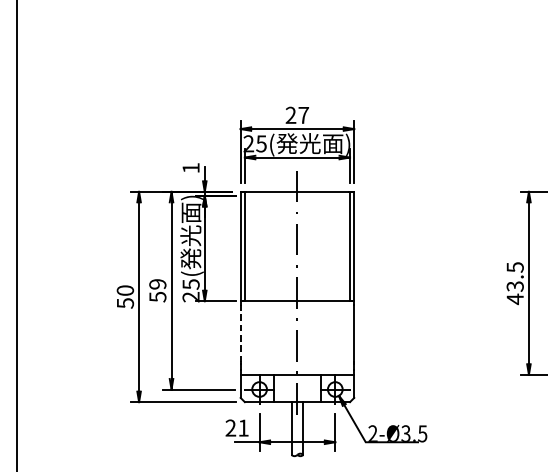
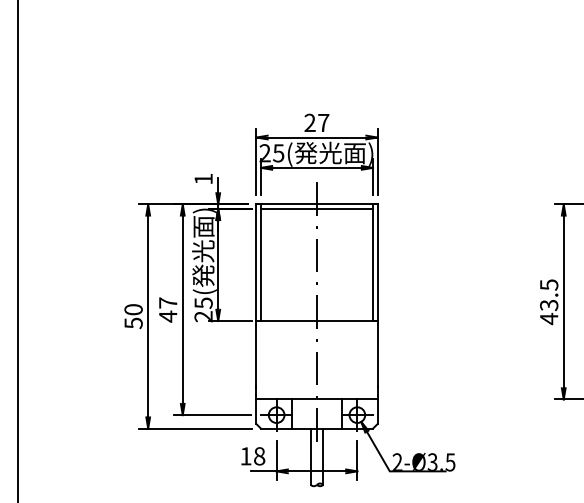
line: (296, 195) -> (316, 208), added
text: (158, 290) -> (168, 309), 59 -> 47
line: (240, 333) -> (256, 355), dashed -> solid
text: (236, 428) -> (252, 456), 21 -> 18

